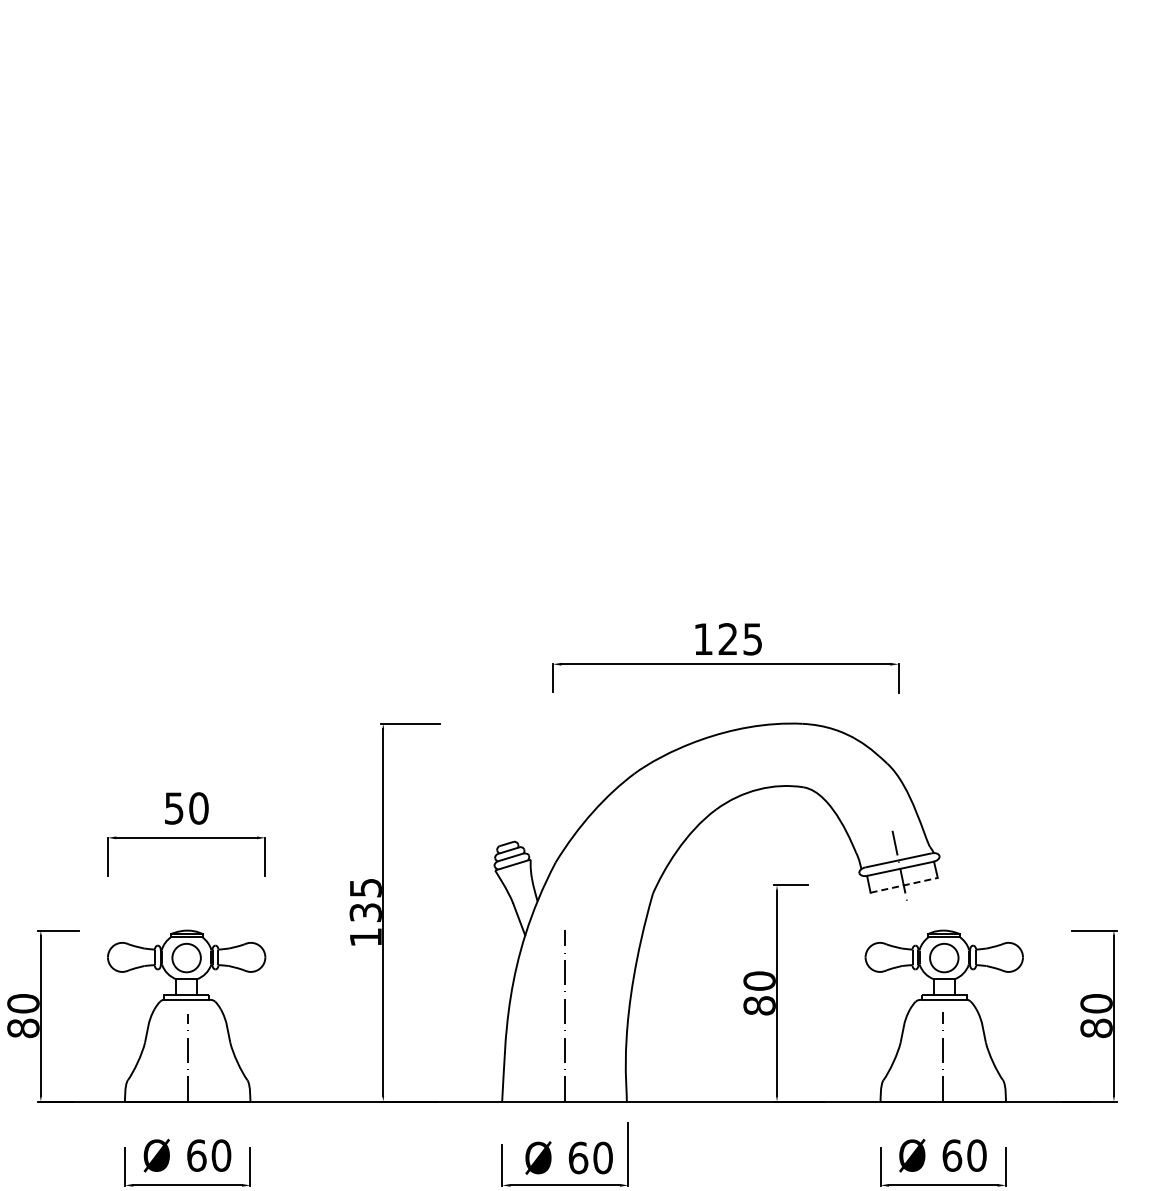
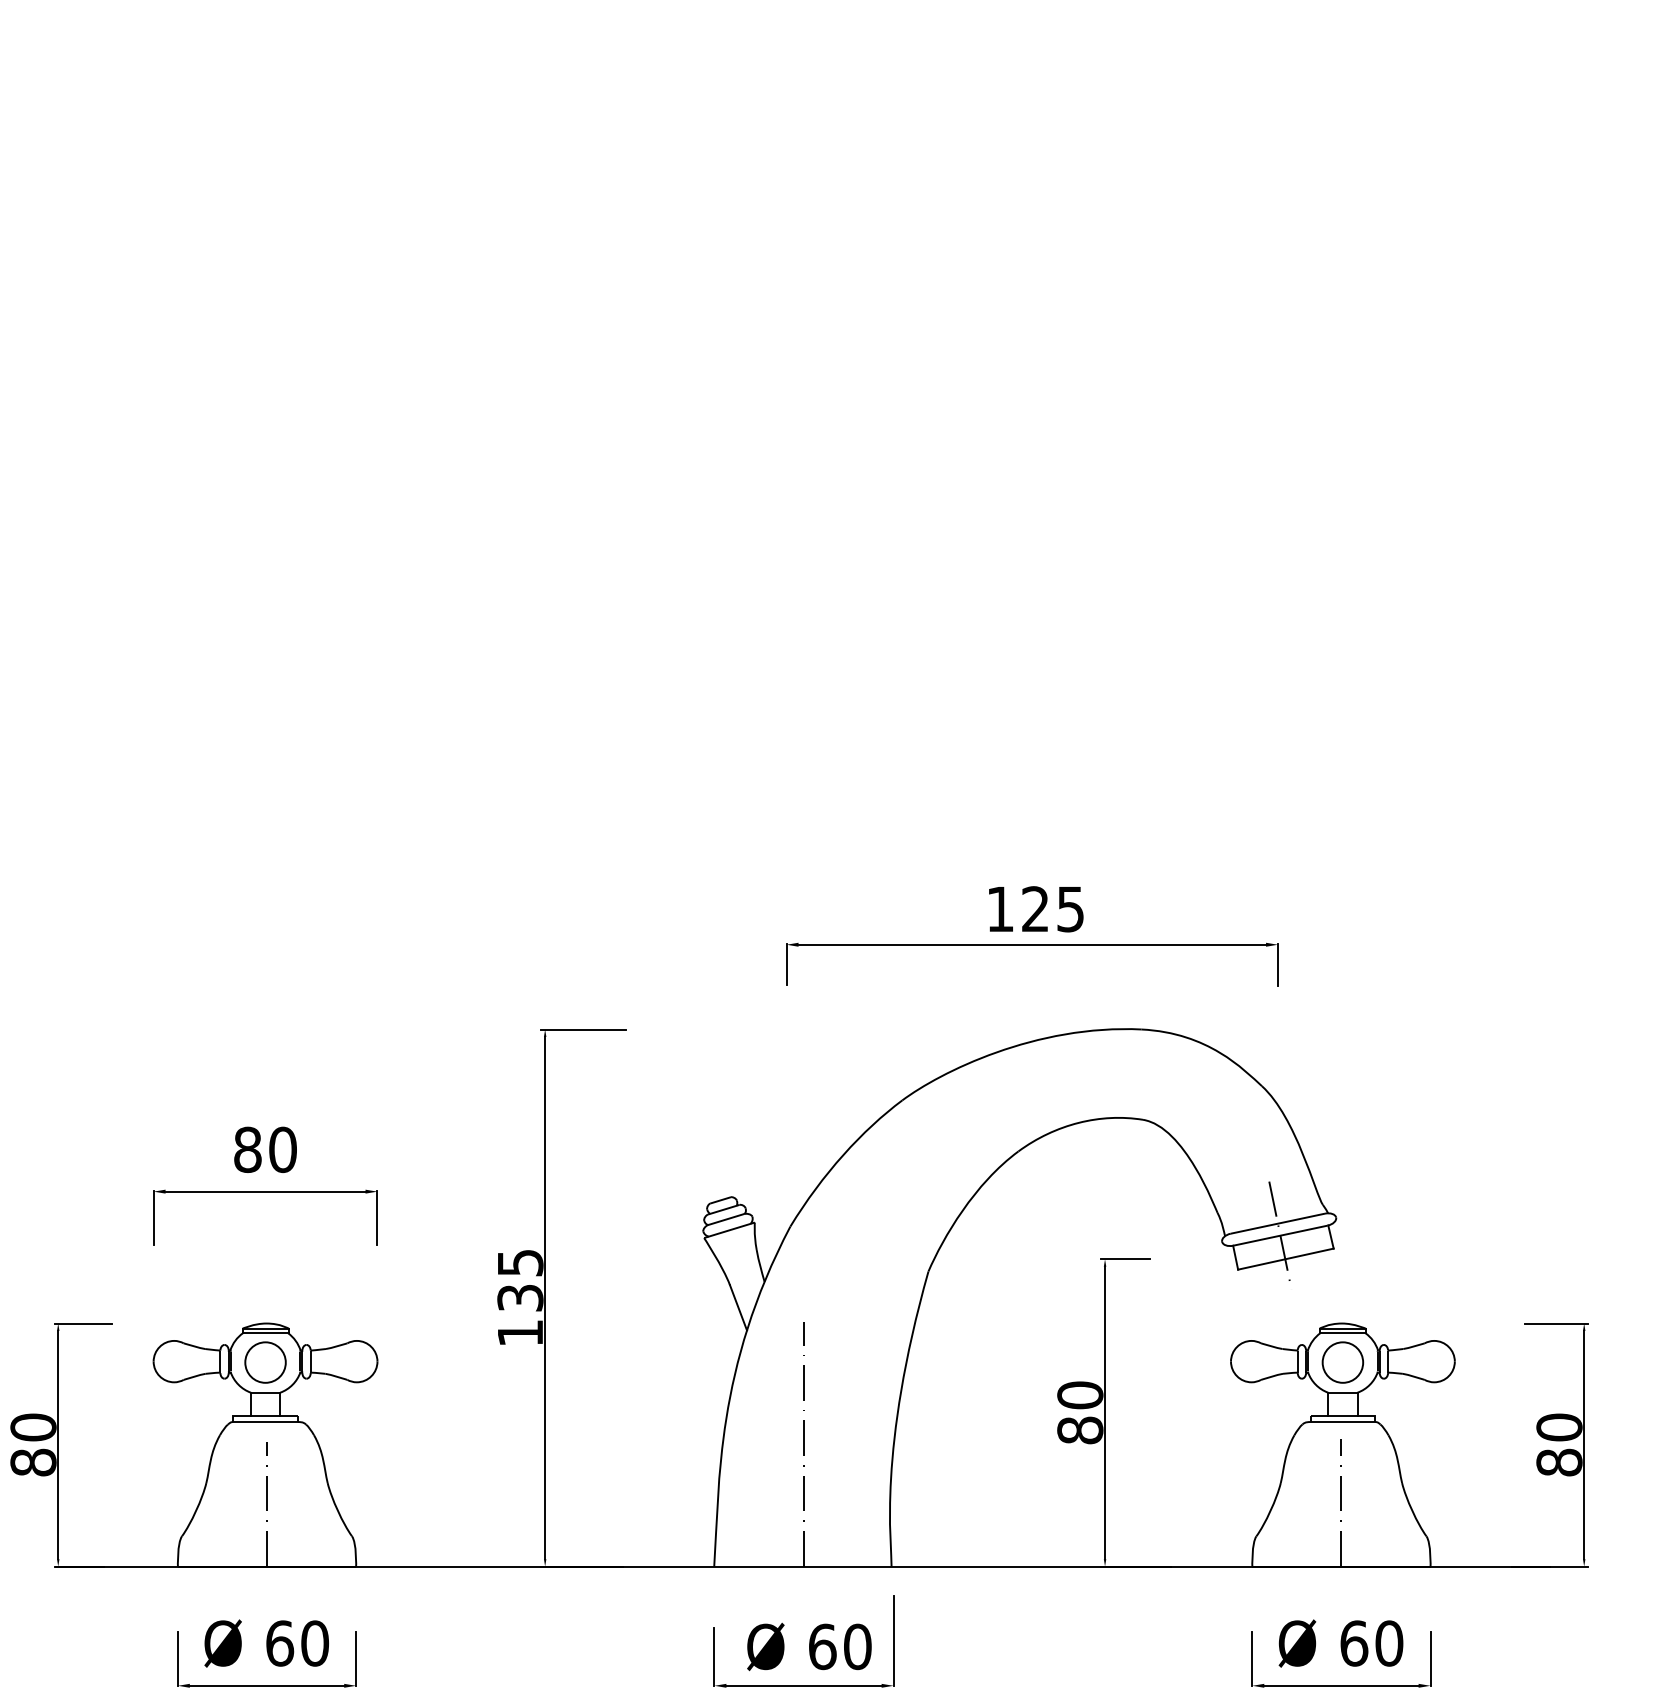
text: (173, 808) -> (246, 1149), 50 -> 80
line: (904, 885) -> (1286, 1259), dashed -> solid

